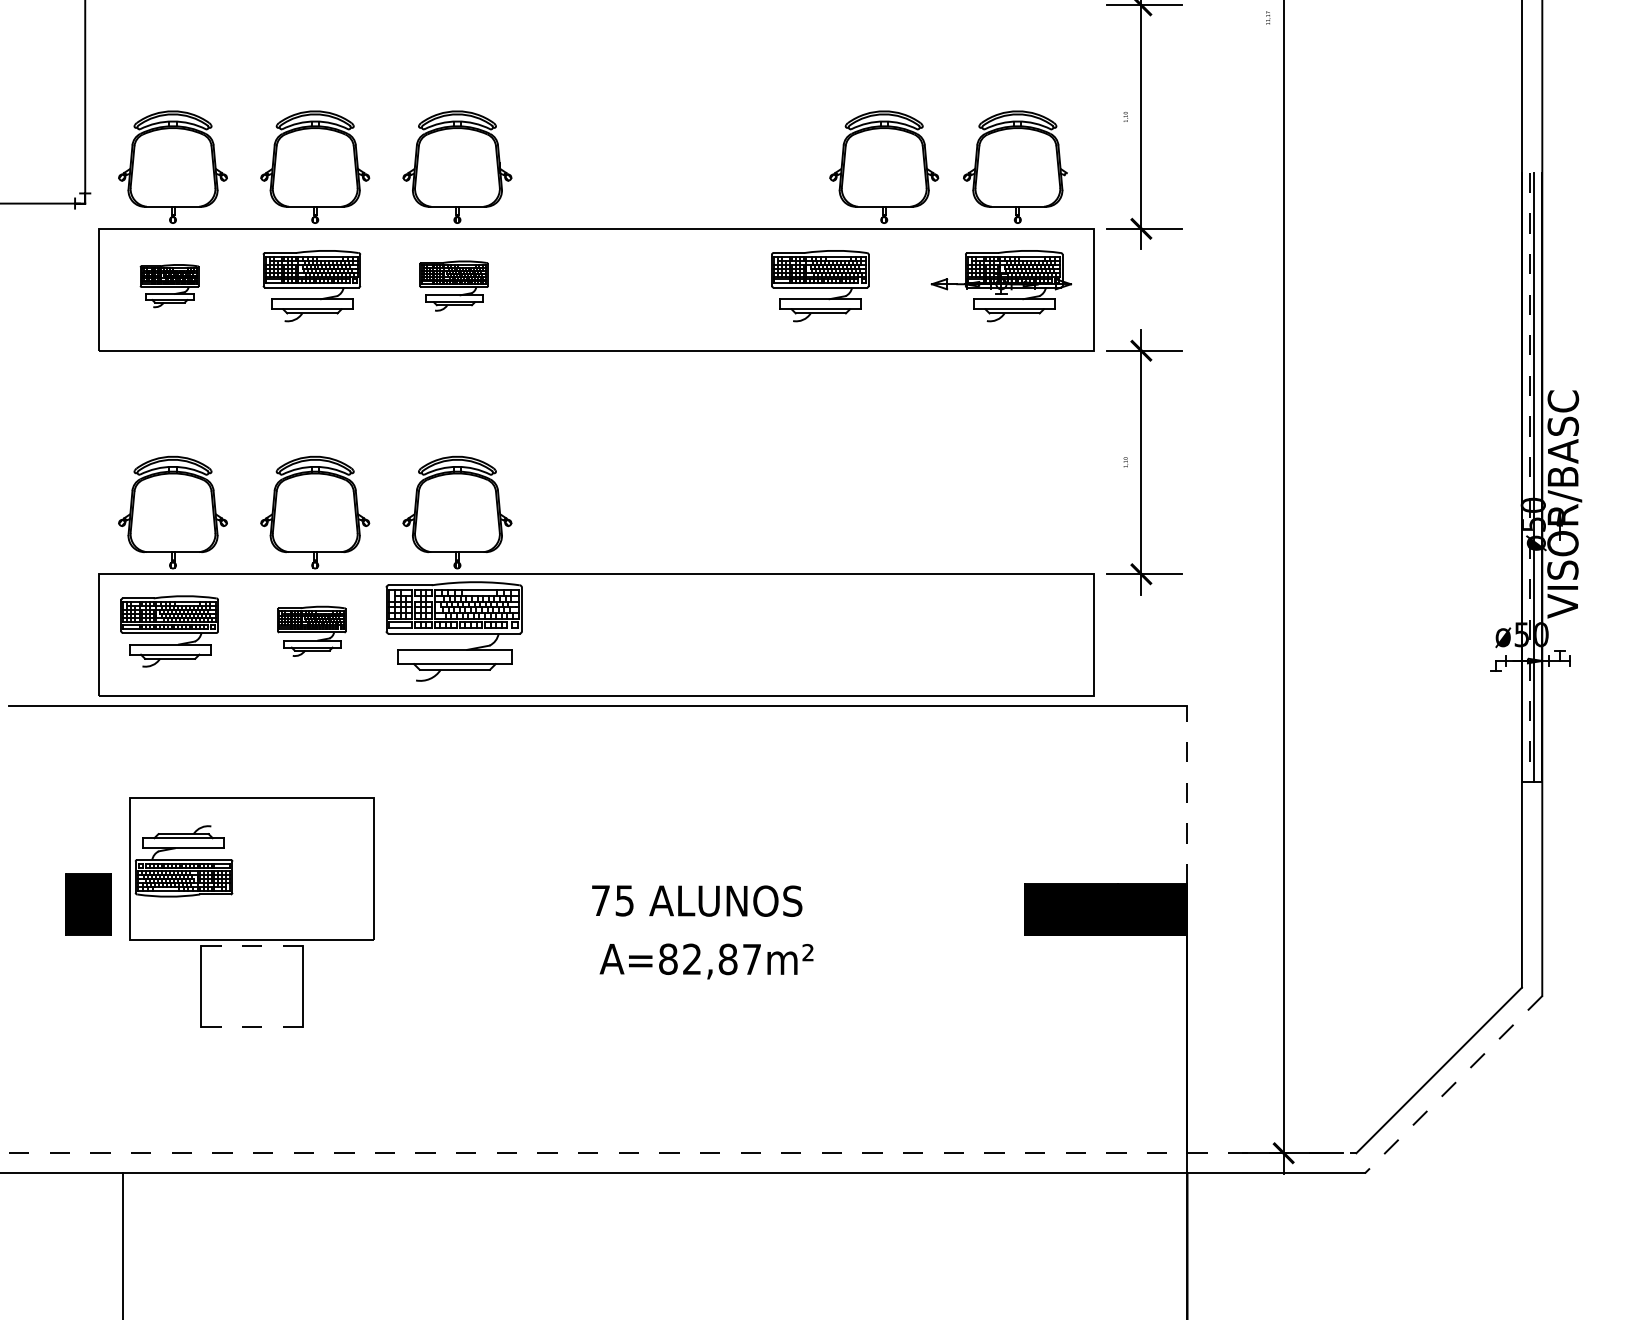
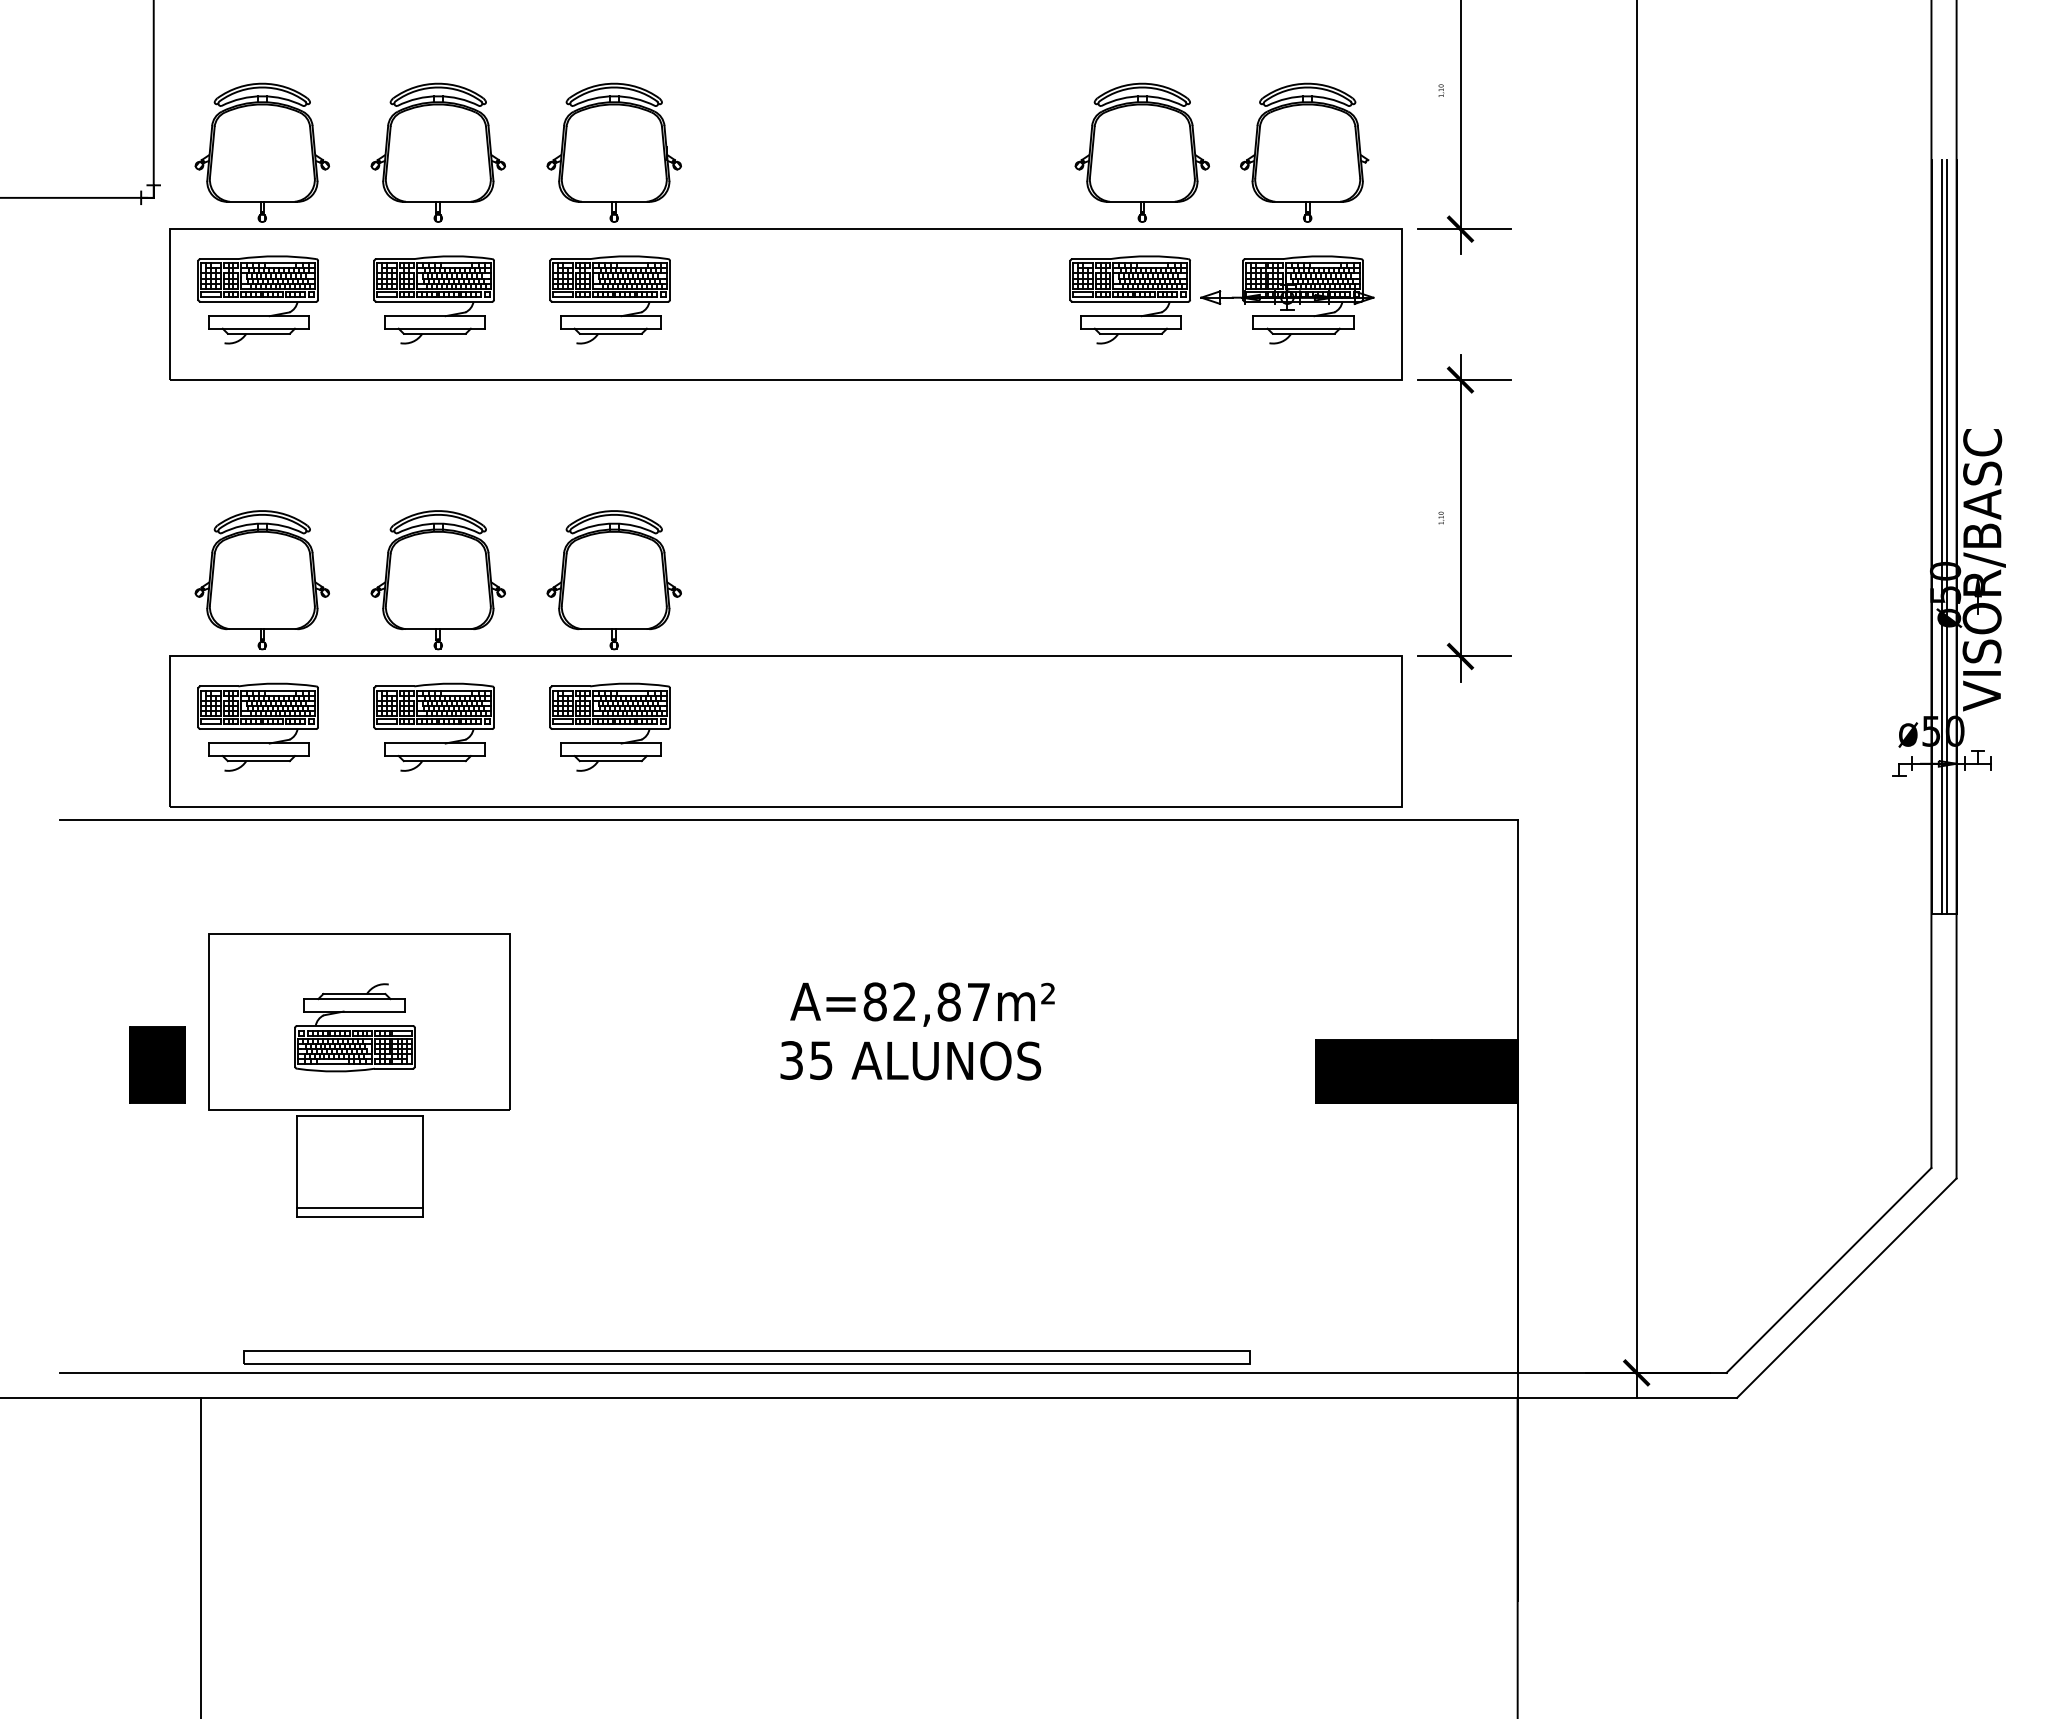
part: (169, 285) -> (257, 299), size x1.67
part: (453, 285) -> (609, 299), size x1.43
part: (819, 285) -> (1129, 299), moved
line: (1530, 478) -> (1941, 537), dashed -> solid
part: (311, 630) -> (433, 726), size x1.43
part: (453, 630) -> (609, 726), size x0.71
line: (1187, 794) -> (1517, 929), dashed -> solid
part: (183, 861) -> (354, 1027), moved
text: (600, 900) -> (791, 1060), 75 -> 35
line: (252, 946) -> (360, 1116), dashed -> solid
text: (706, 961) -> (922, 1004), moved
line: (252, 1019) -> (360, 1207), added
line: (252, 1027) -> (360, 1217), dashed -> solid
line: (1453, 1085) -> (1846, 1288), dashed -> solid
part: (564, 1140) -> (746, 1357), added
line: (683, 1152) -> (893, 1372), dashed -> solid

